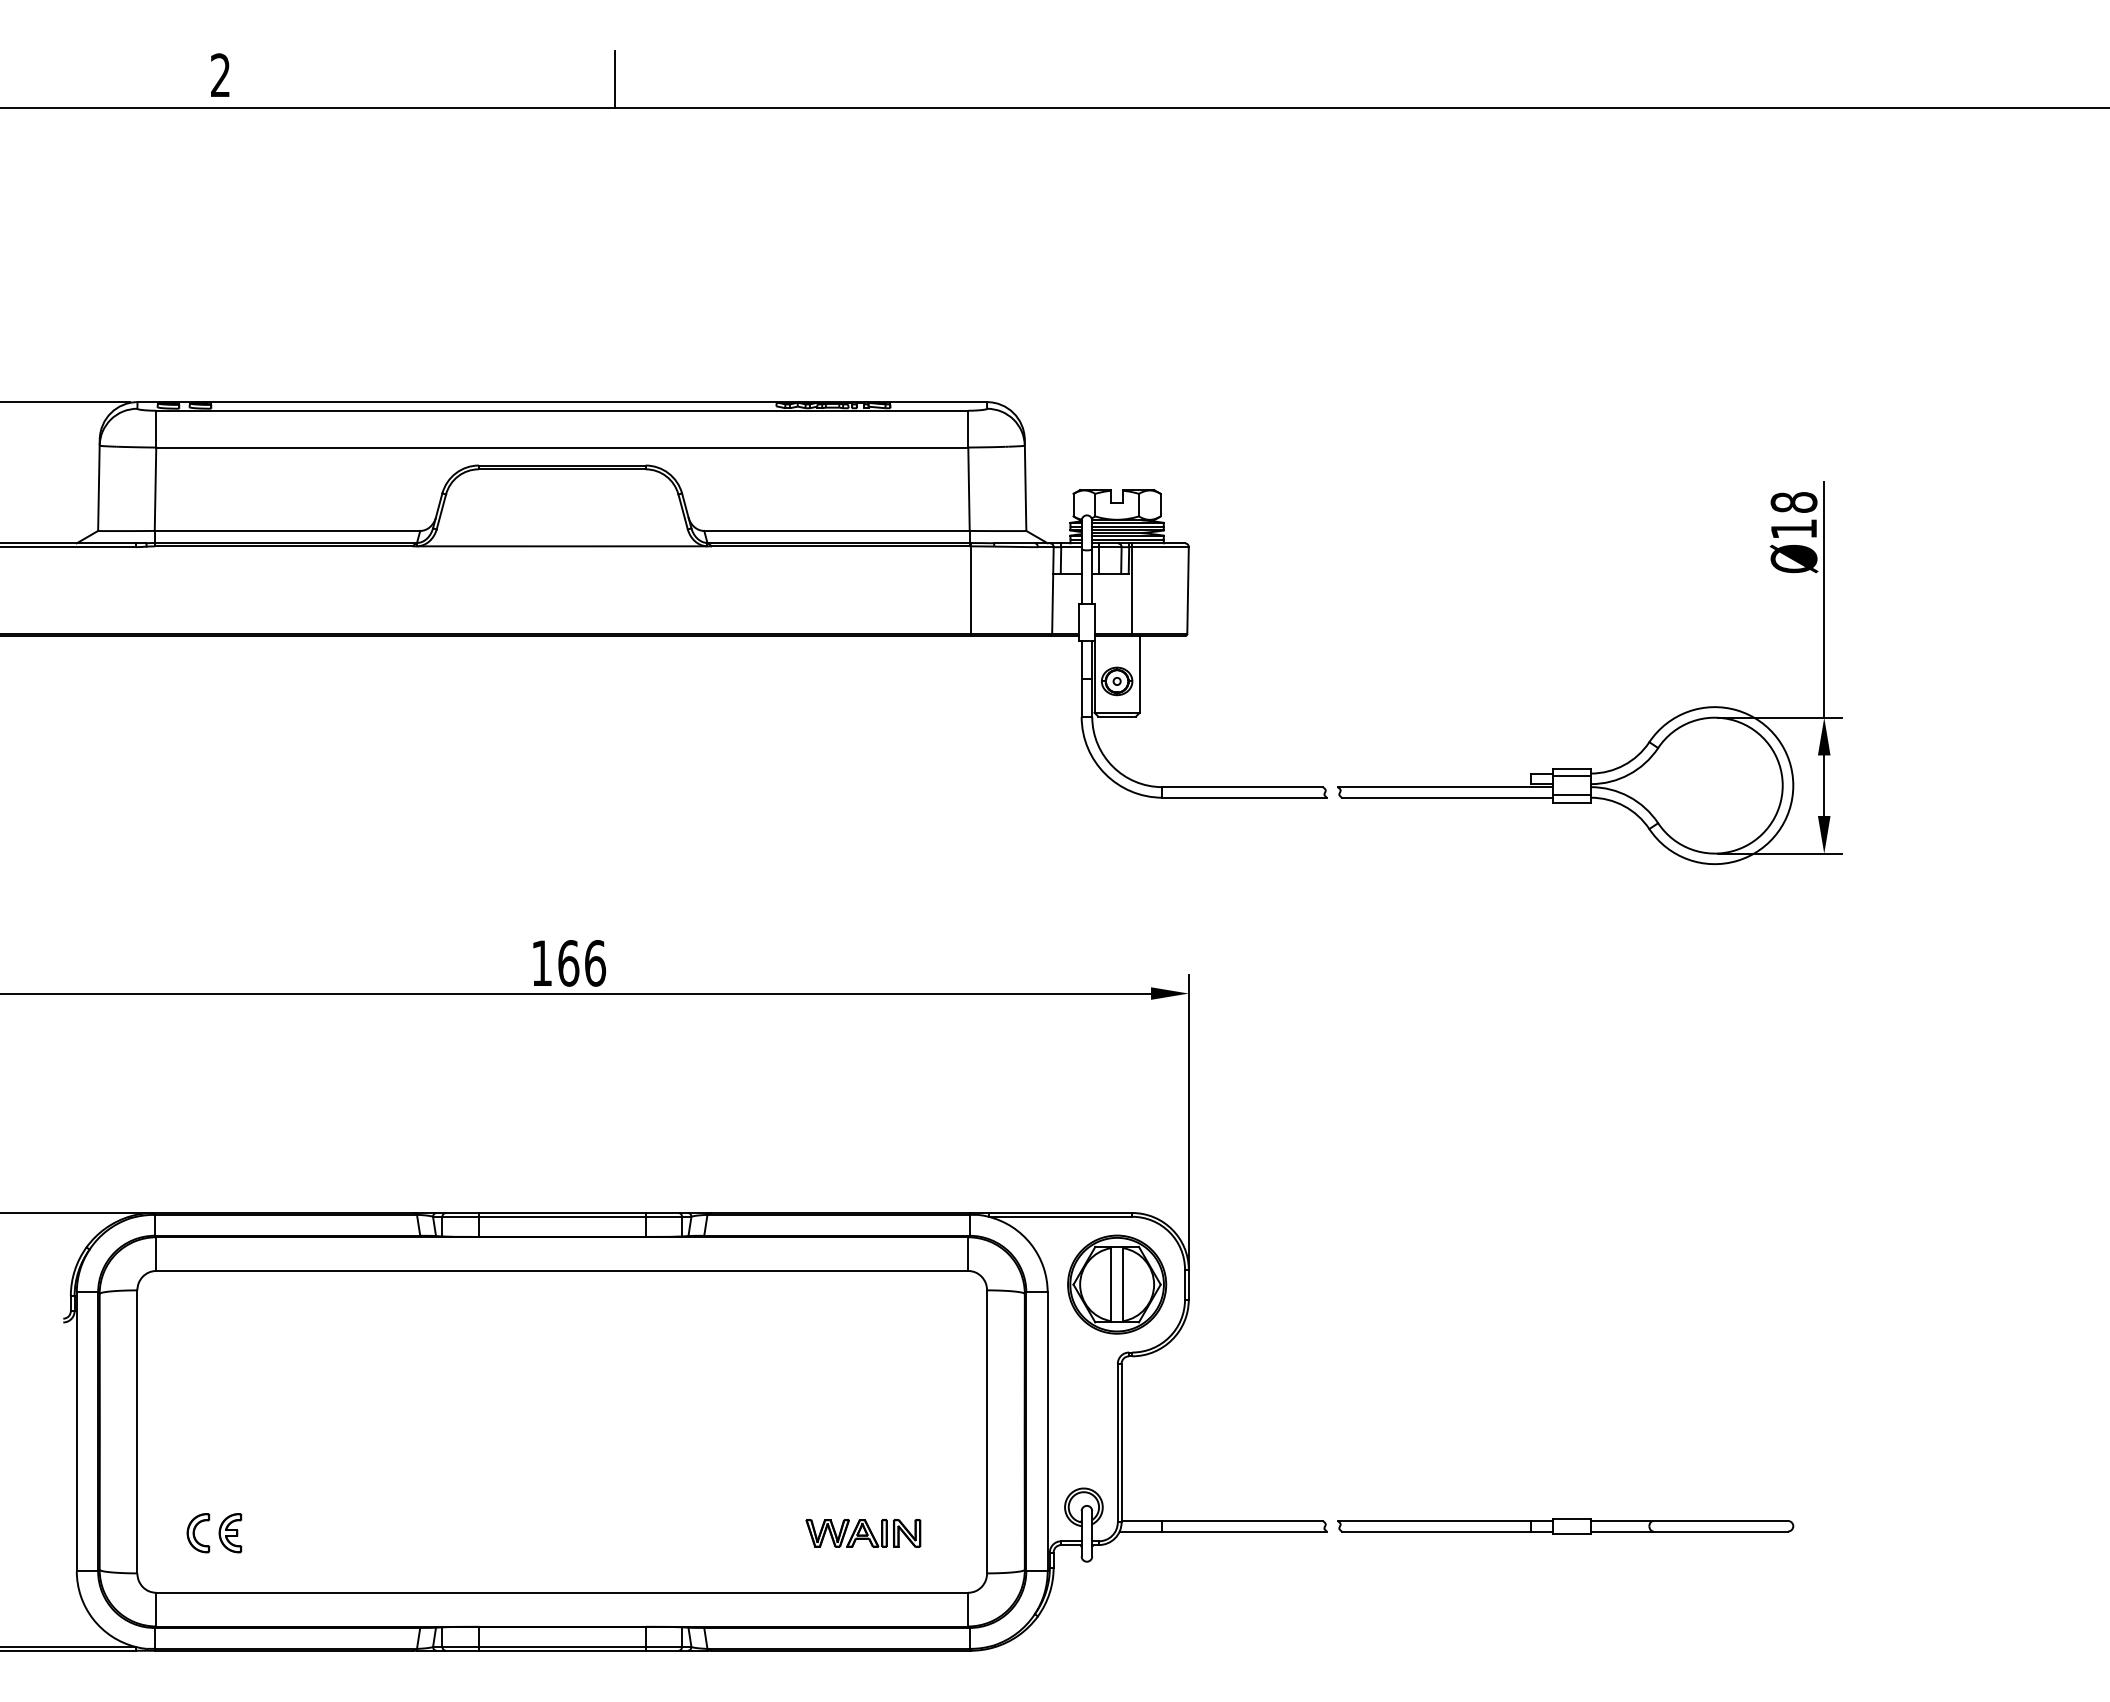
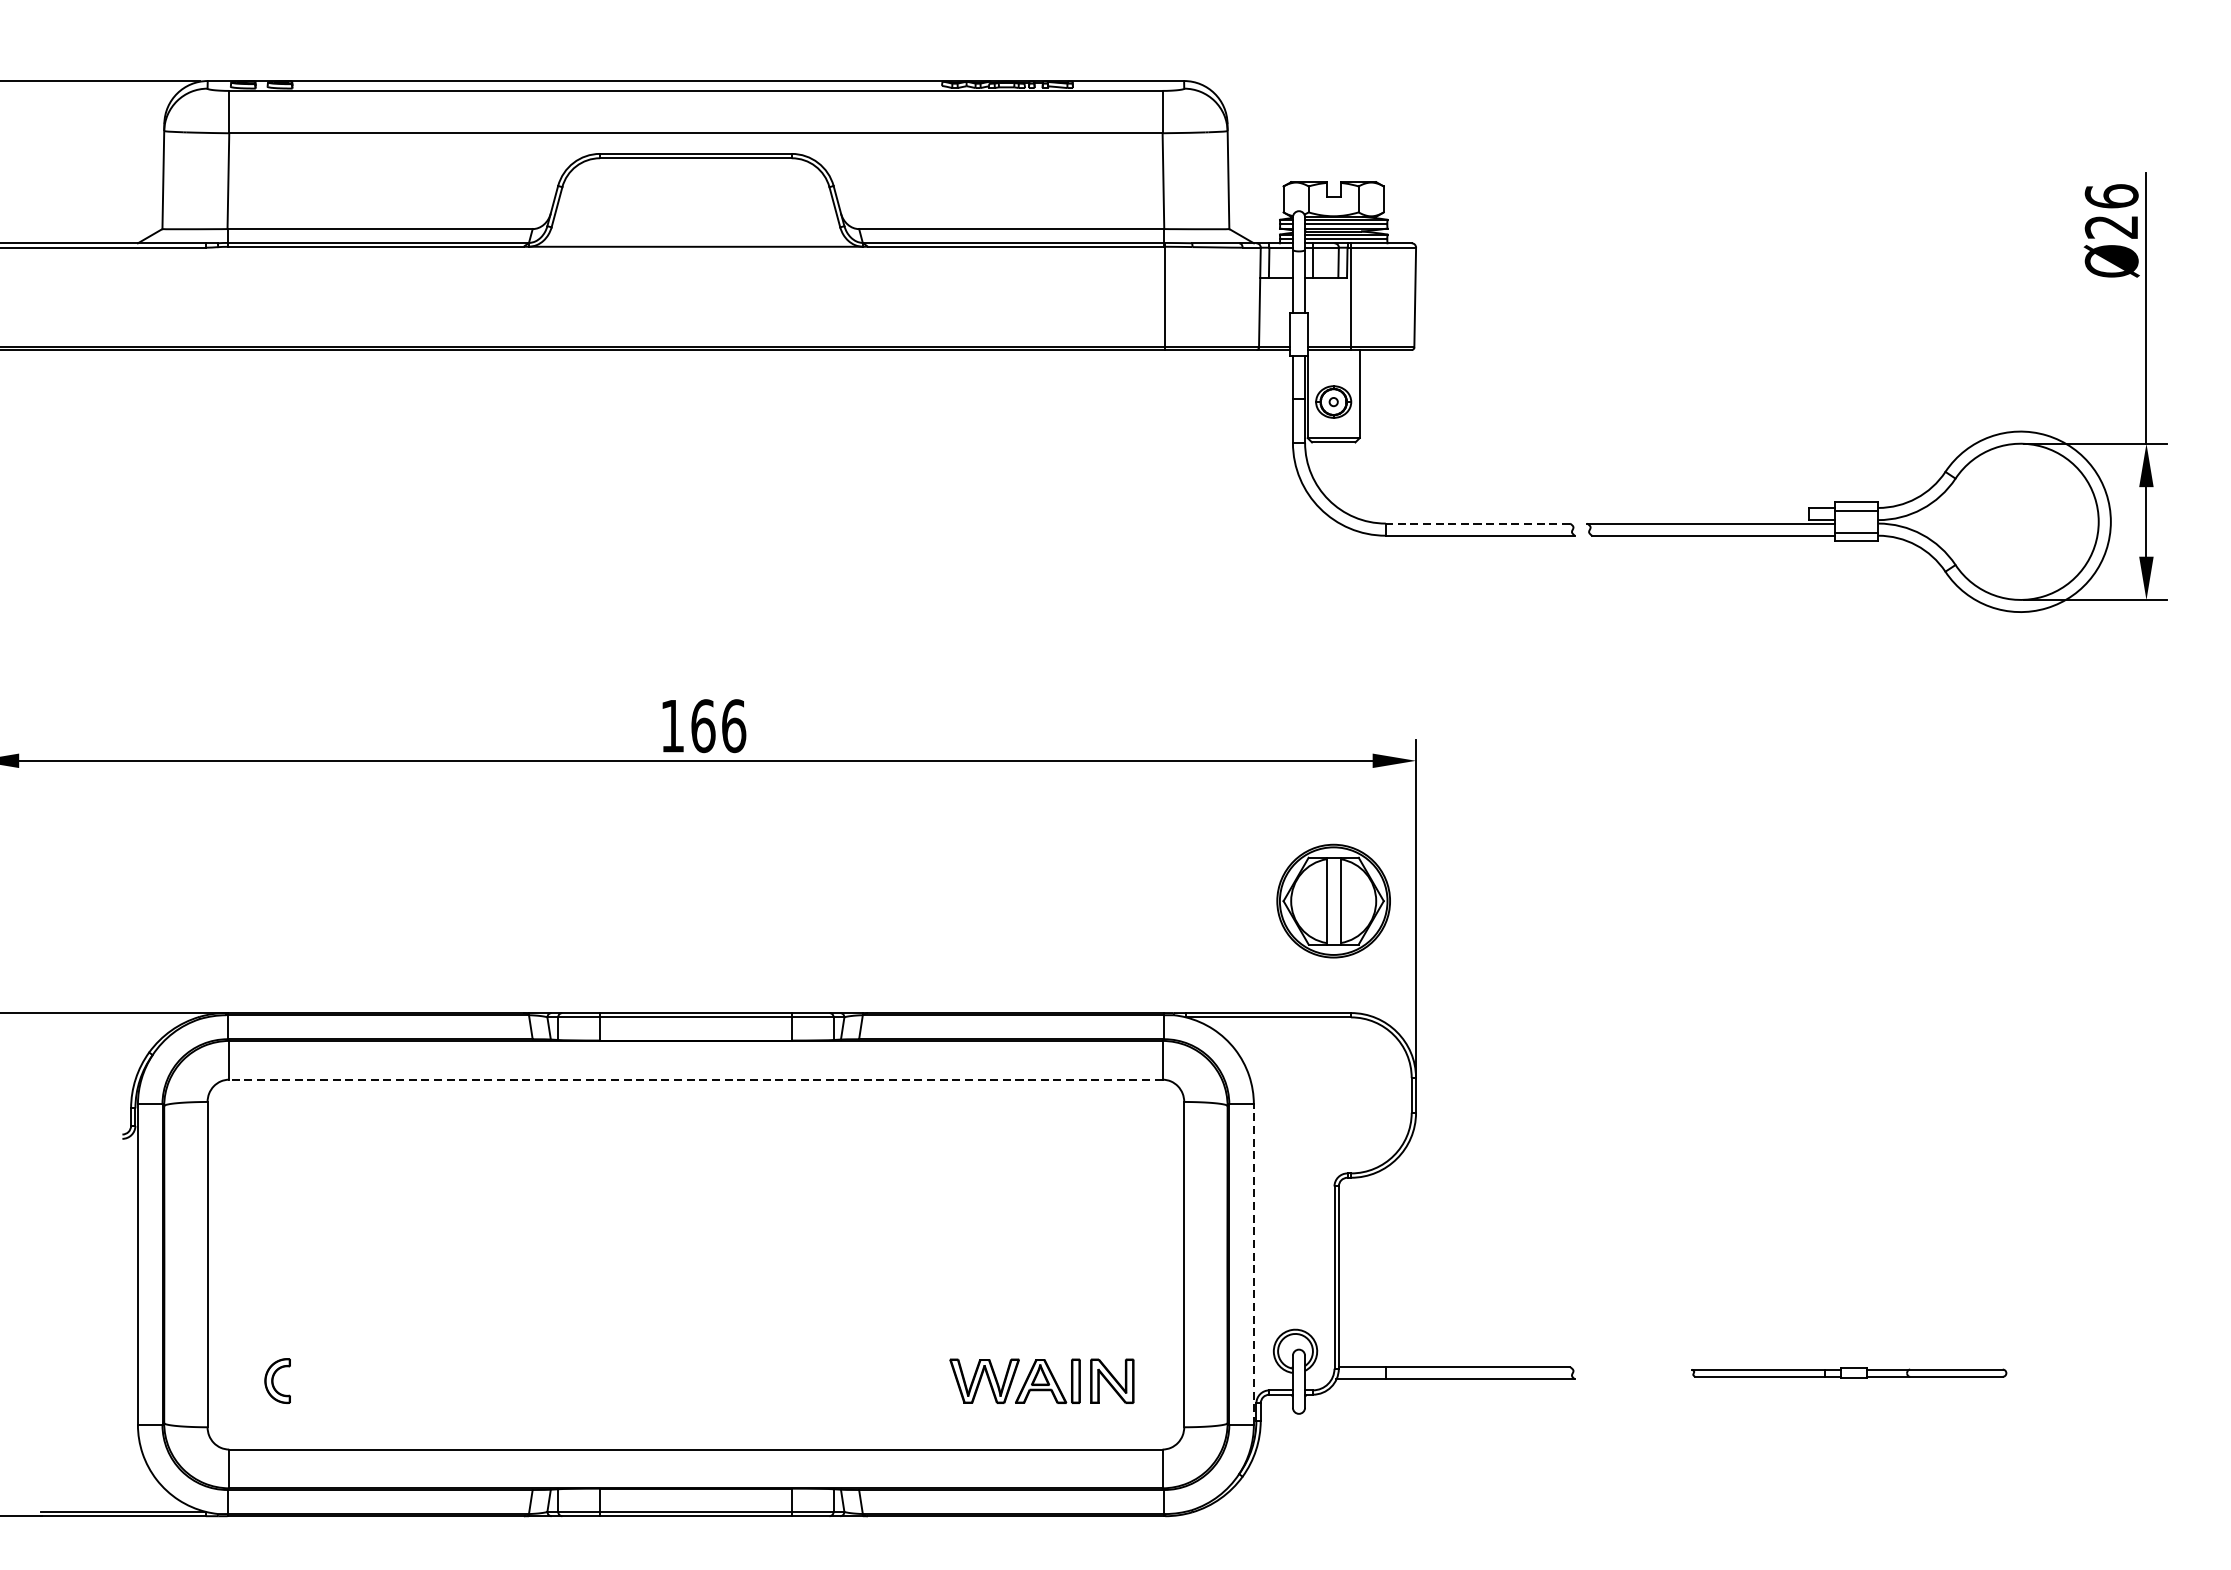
text: (1793, 515) -> (2111, 211), Ø18 -> Ø26
line: (1242, 787) -> (1477, 523), solid -> dashed
line: (561, 1270) -> (695, 1079), solid -> dashed
part: (1117, 1284) -> (1334, 900), moved
line: (1047, 1431) -> (1253, 1264), solid -> dashed
part: (1565, 1526) -> (1849, 1373), size x0.6
part: (230, 1533) -> (314, 1381), removed
part: (863, 1533) -> (1042, 1381), size x1.4

